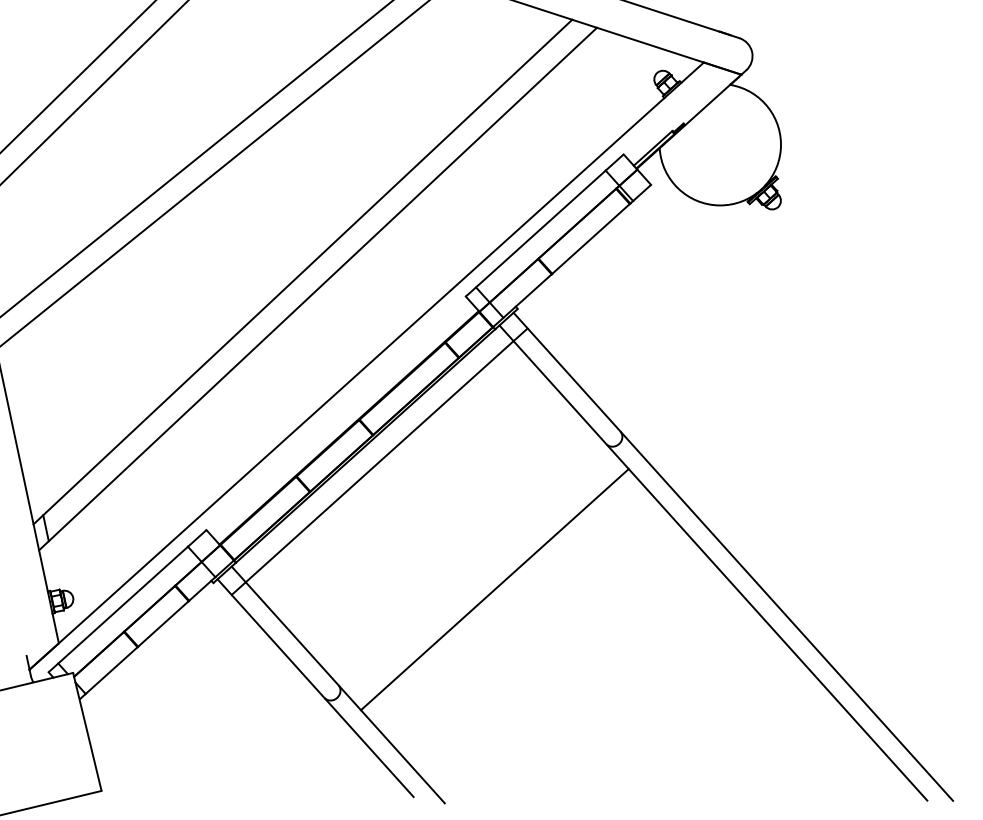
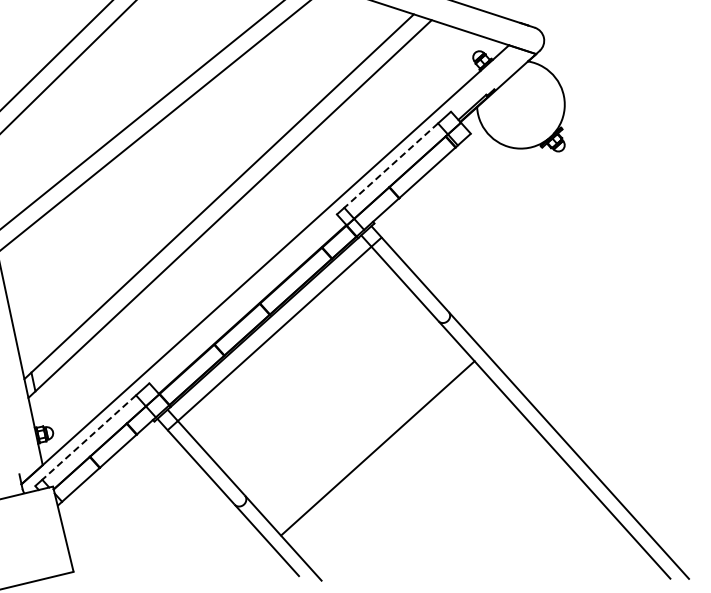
line: (539, 228) -> (390, 165), solid -> dashed
line: (494, 589) -> (377, 448), moved
line: (122, 605) -> (88, 437), solid -> dashed

